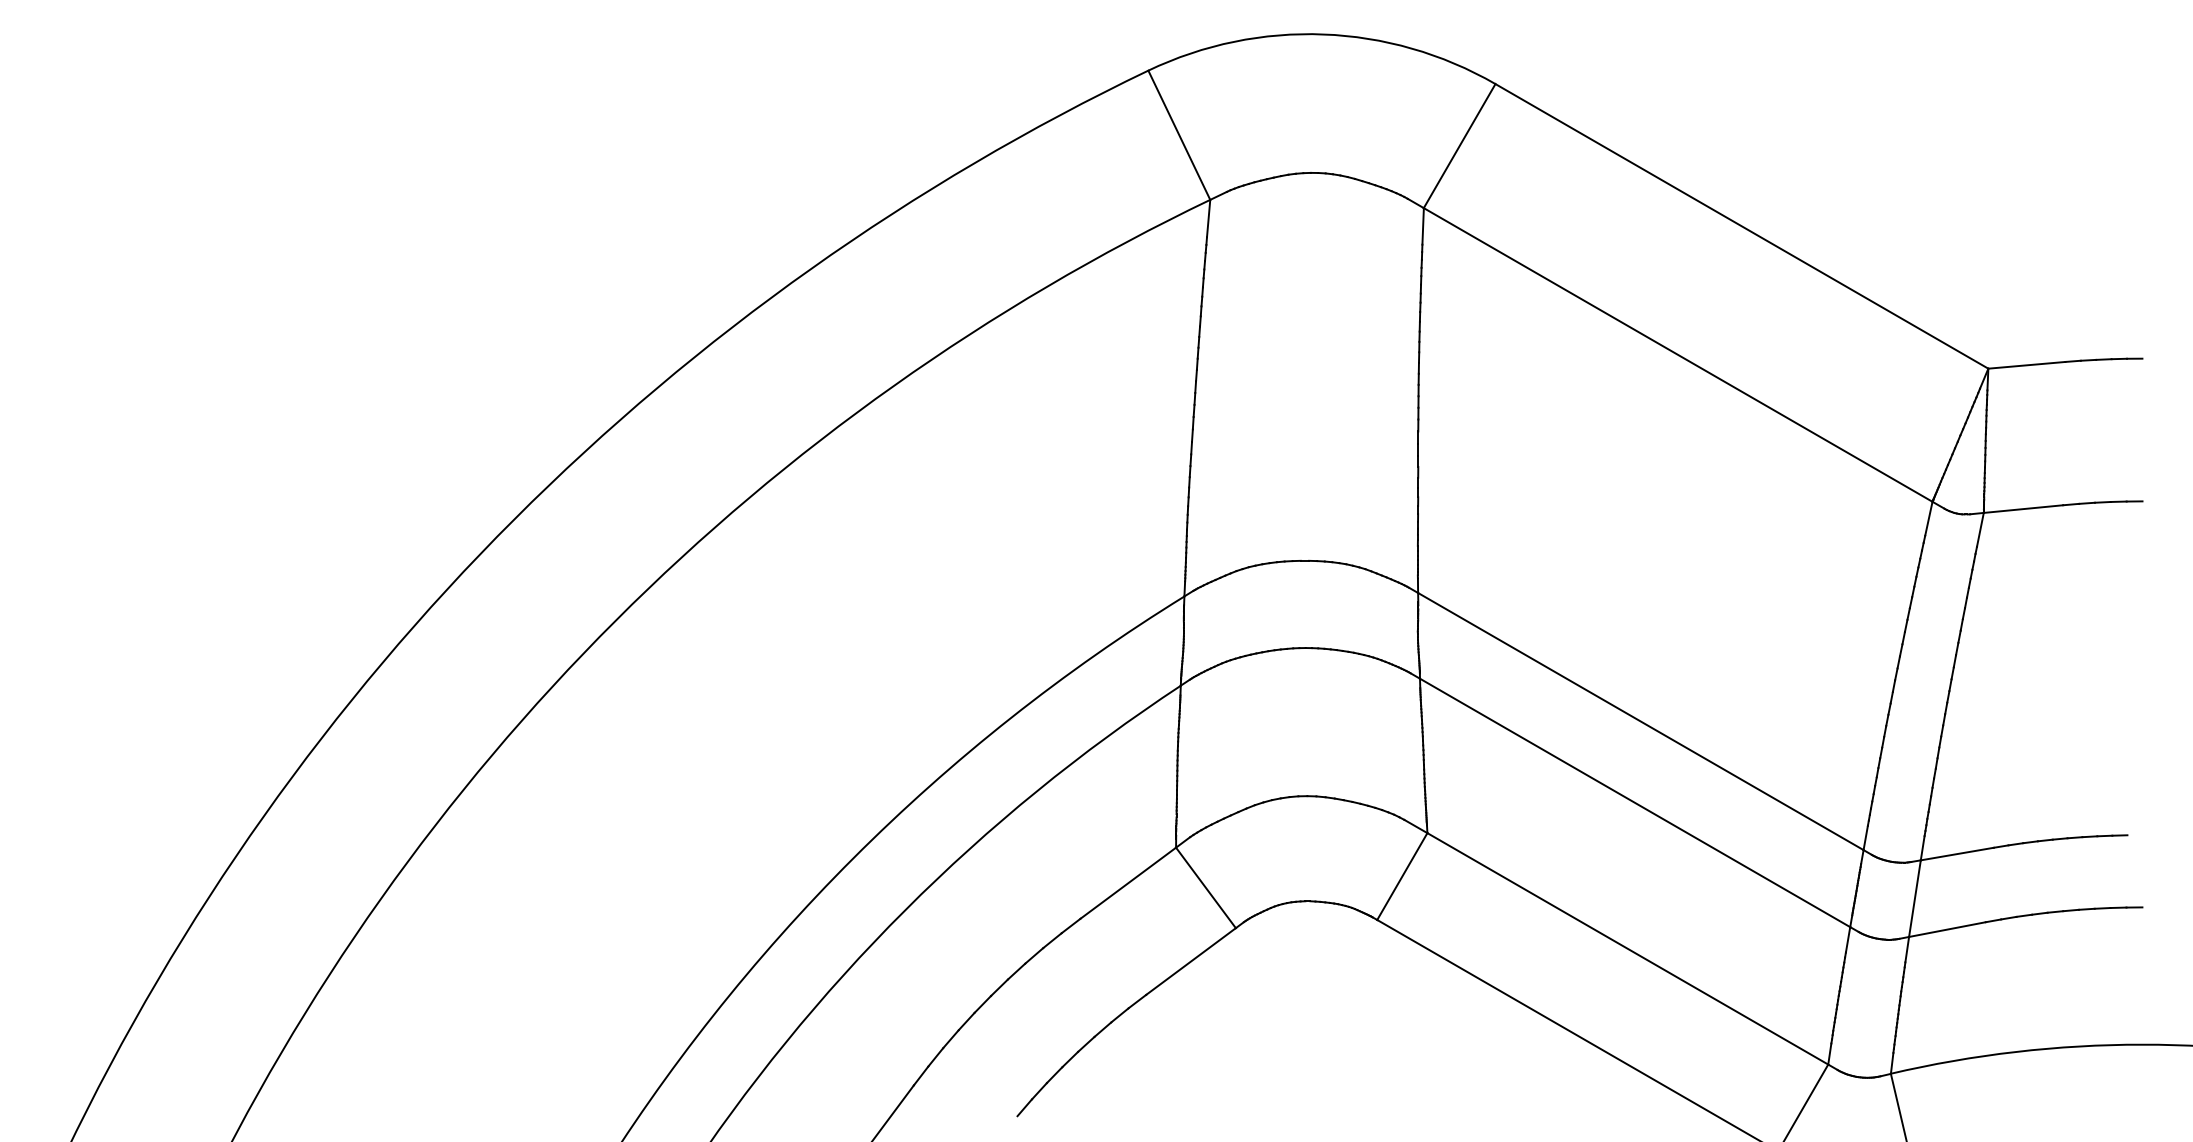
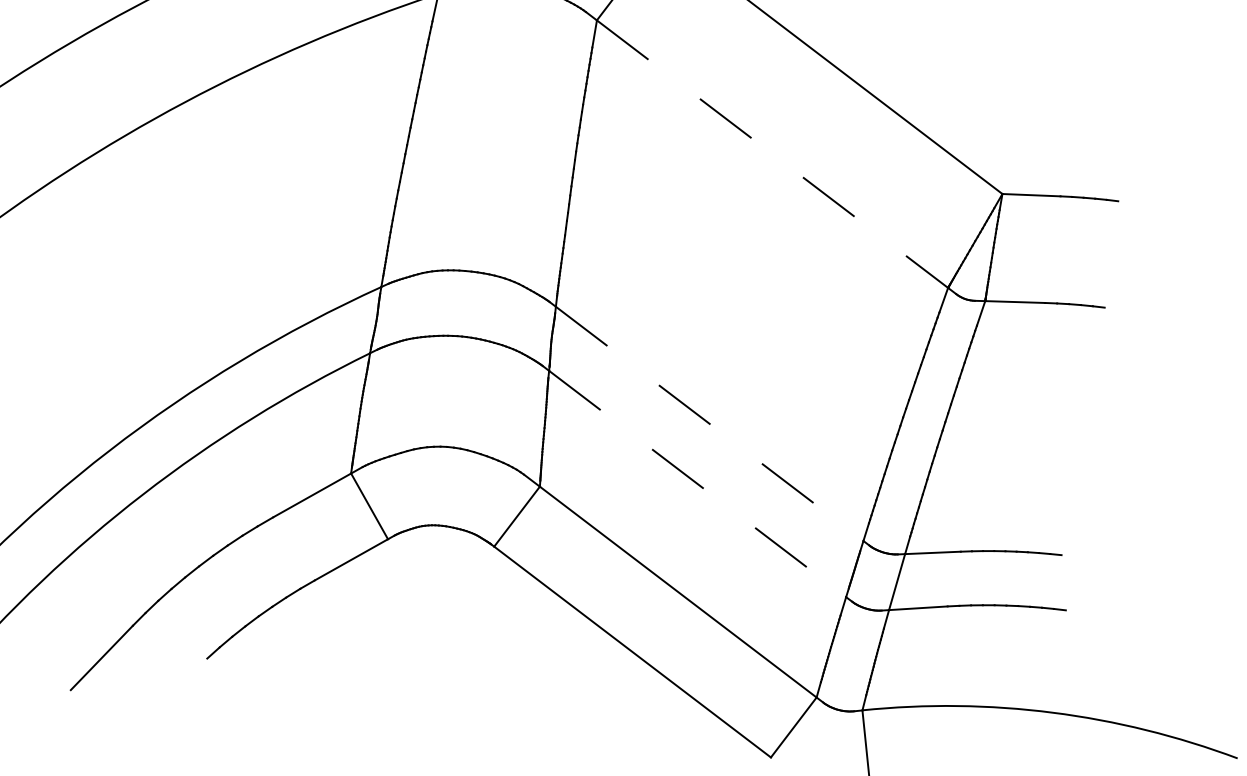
line: (1678, 354) -> (772, 153), solid -> dashed
line: (1641, 721) -> (710, 423), solid -> dashed
line: (1635, 803) -> (697, 484), solid -> dashed

